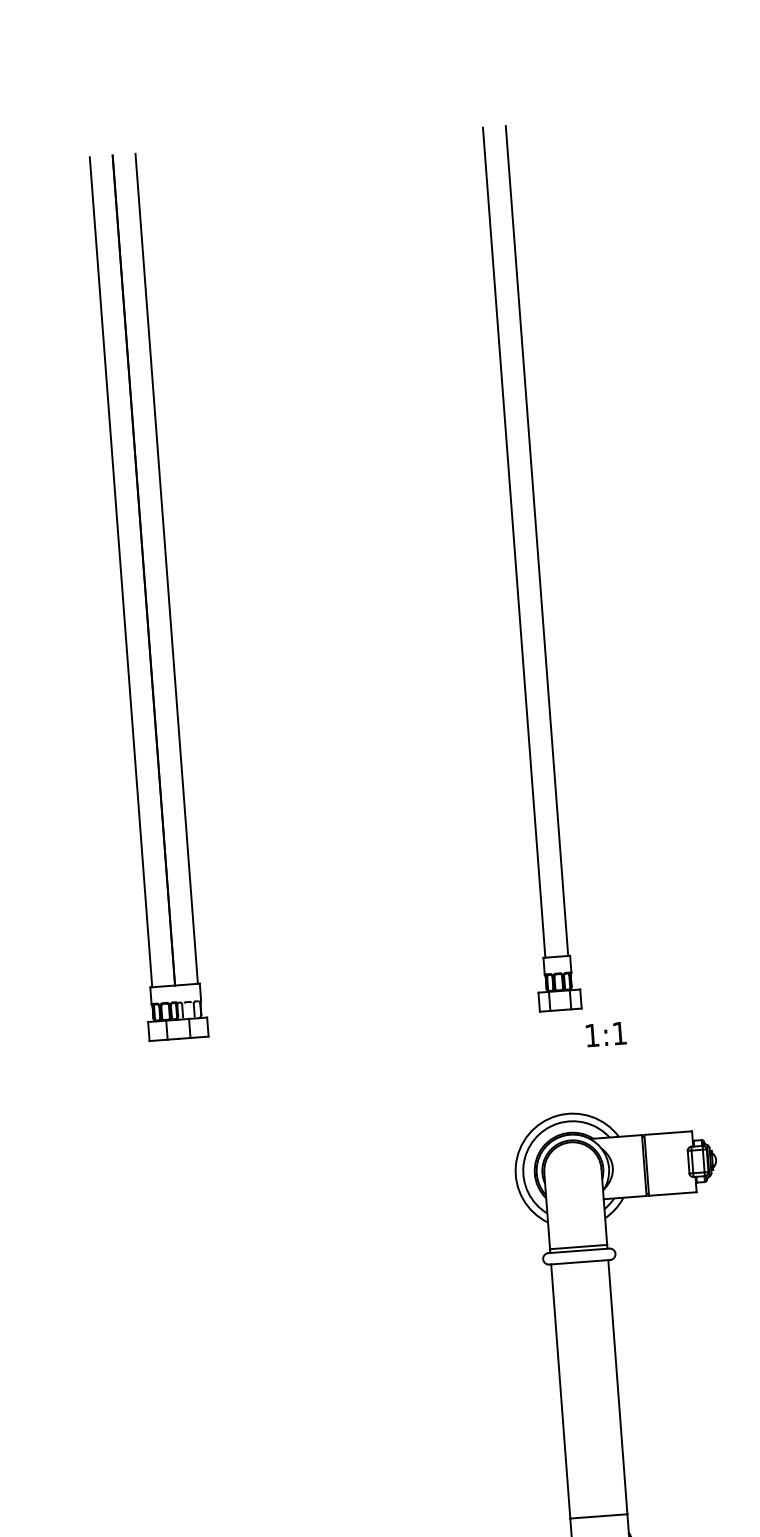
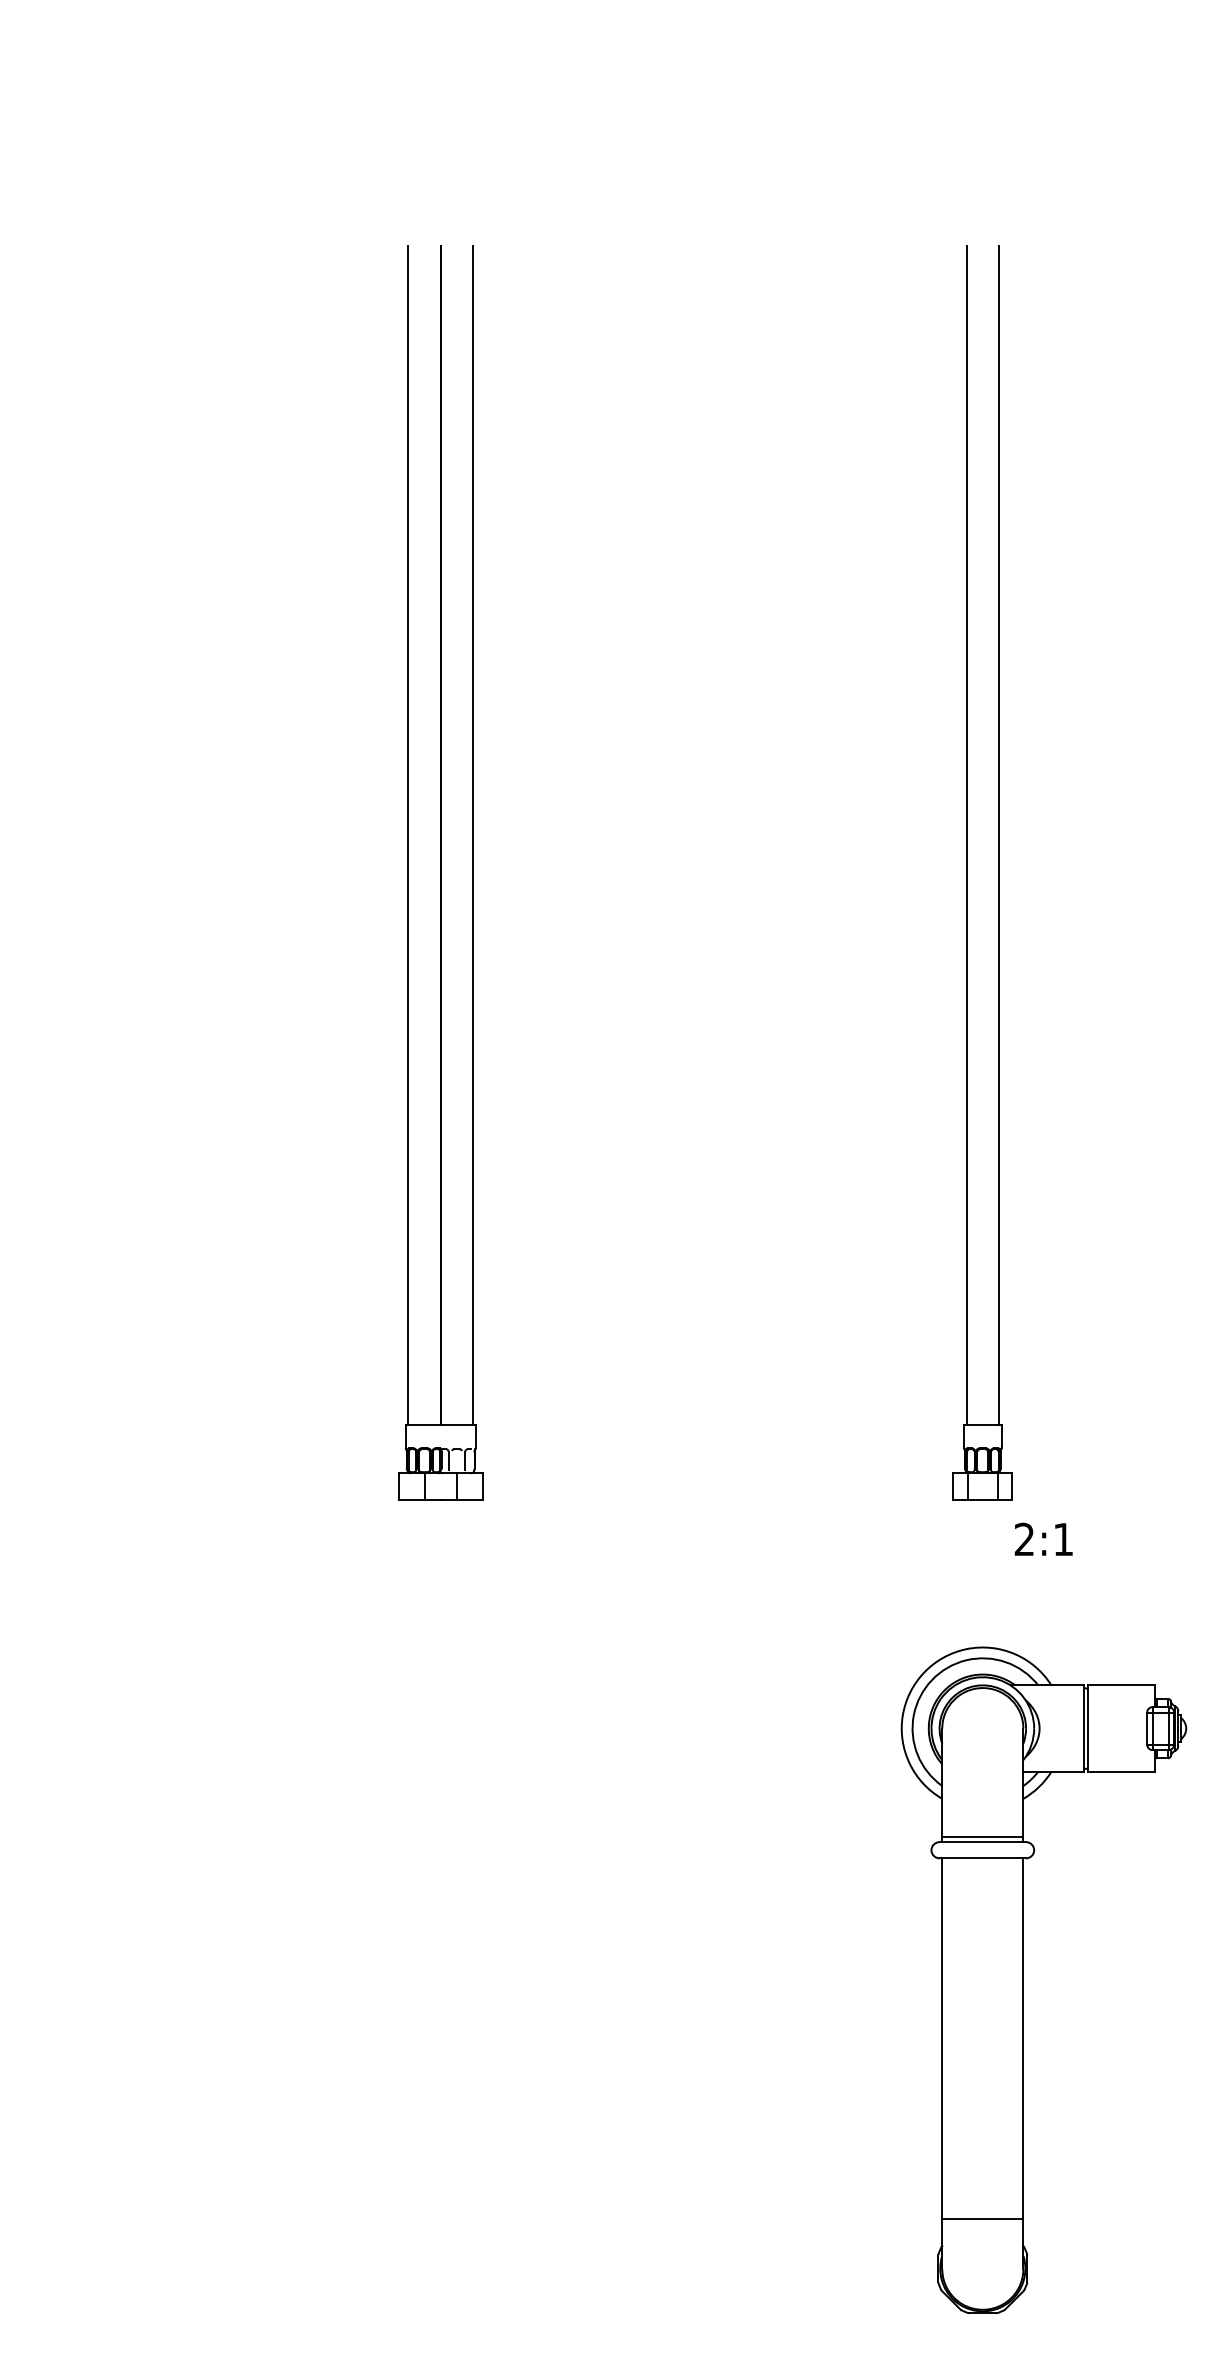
text: (591, 1034) -> (1023, 1538), 1:1 -> 2:1

